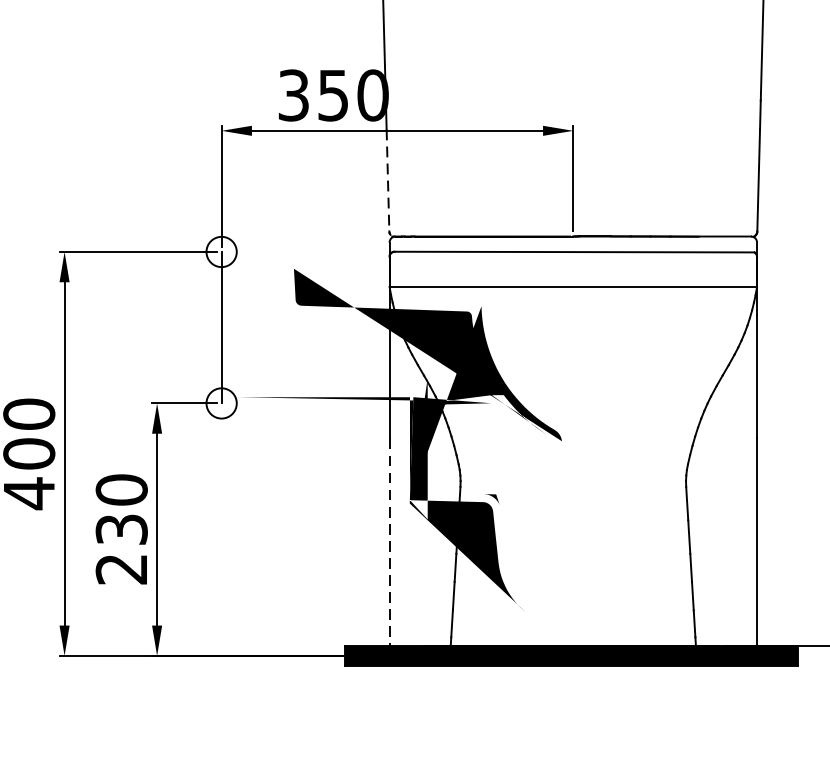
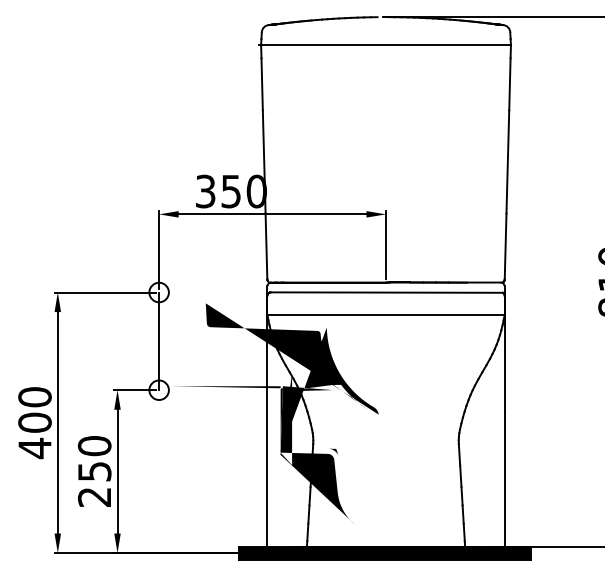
line: (388, 180) -> (266, 246), dashed -> solid
text: (119, 529) -> (93, 471), 230 -> 250
line: (389, 551) -> (267, 485), dashed -> solid

